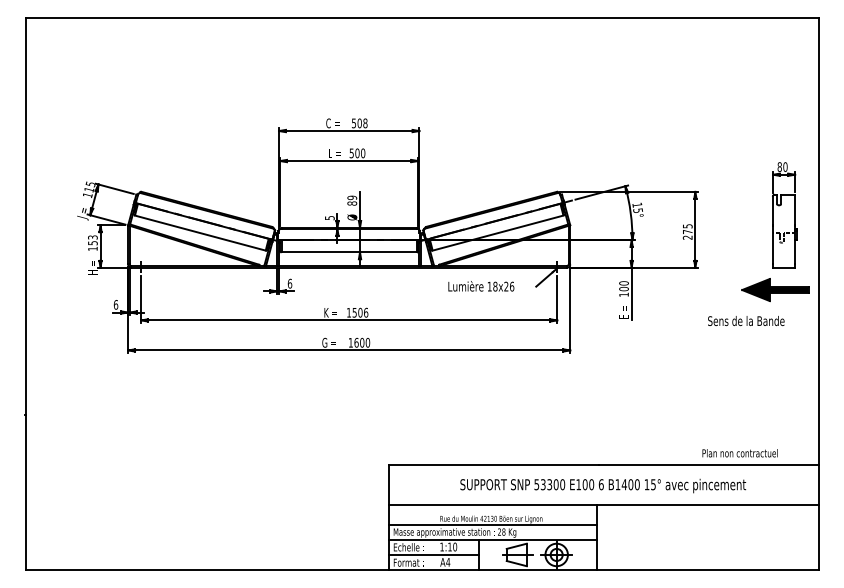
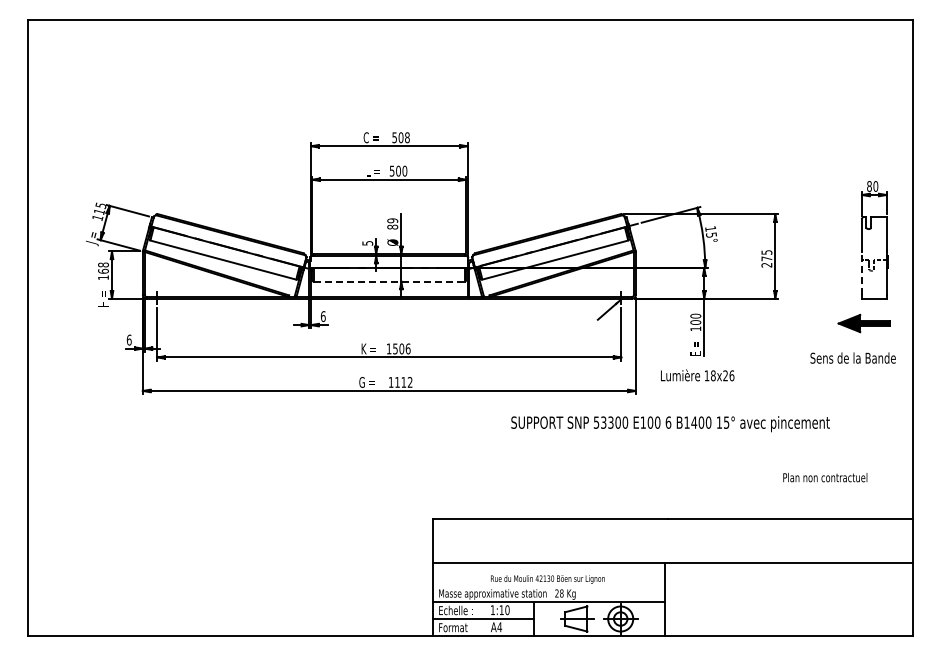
text: (92, 239) -> (103, 267), 153 -> 168
line: (772, 245) -> (861, 273), solid -> dashed
line: (349, 252) -> (389, 281), solid -> dashed
text: (481, 286) -> (697, 375), moved
part: (775, 289) -> (864, 323), size x0.7
text: (745, 320) -> (852, 357), moved
text: (361, 342) -> (403, 382), 1600 -> 1112
text: (740, 453) -> (825, 477), moved
text: (603, 486) -> (670, 424), moved
line: (492, 524) -> (549, 585), removed

